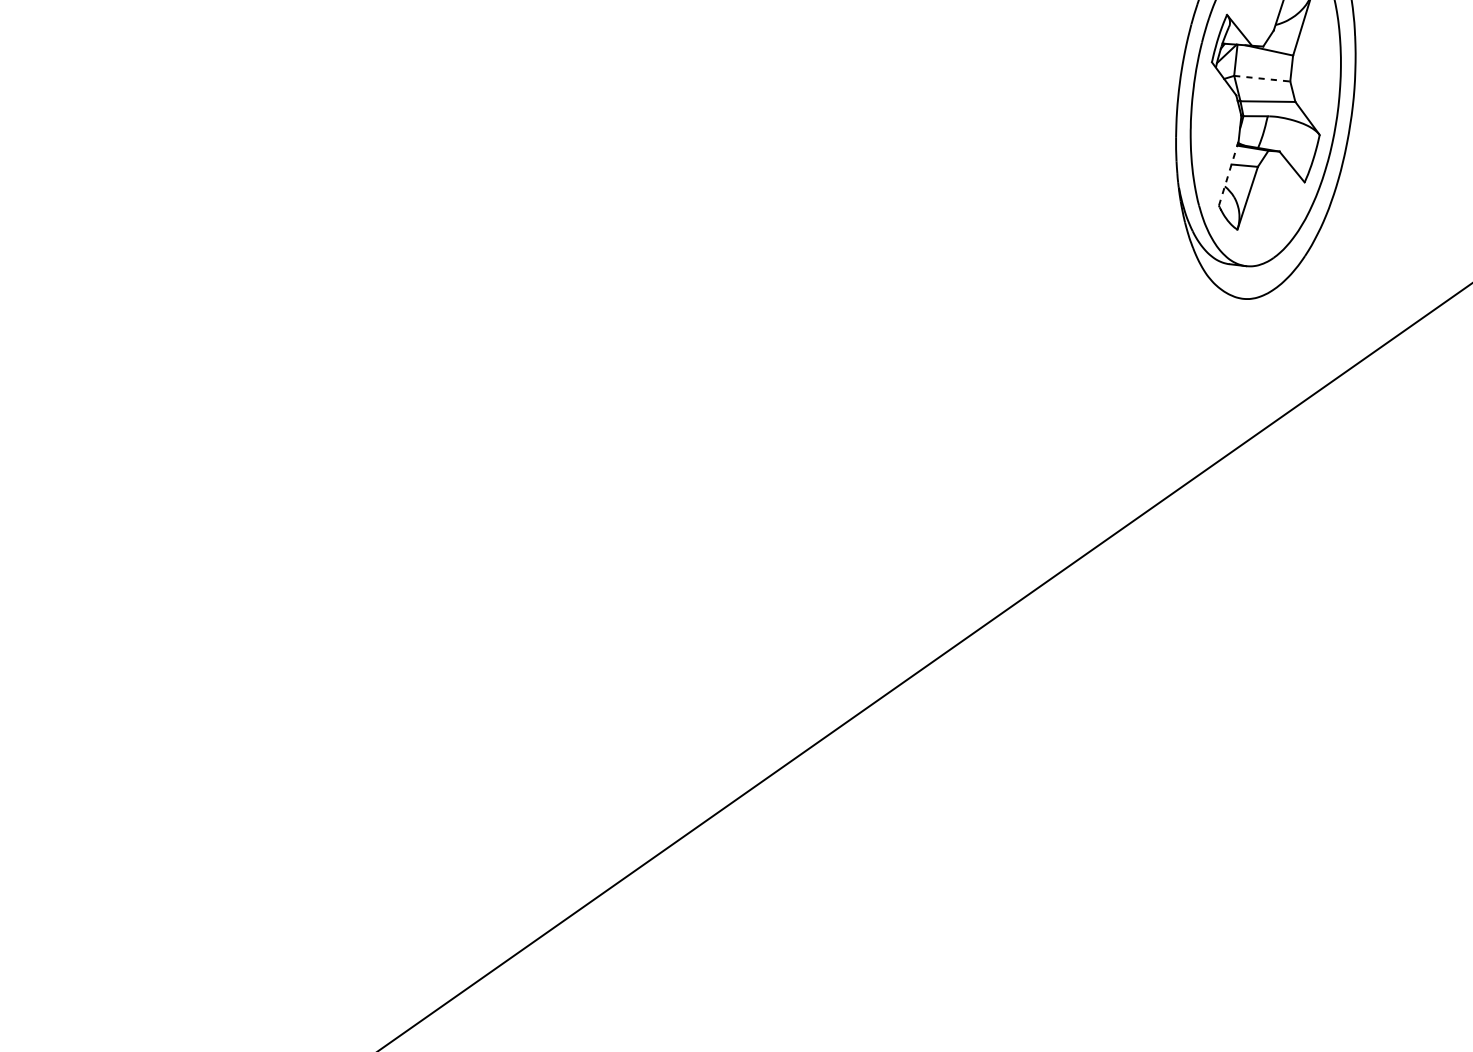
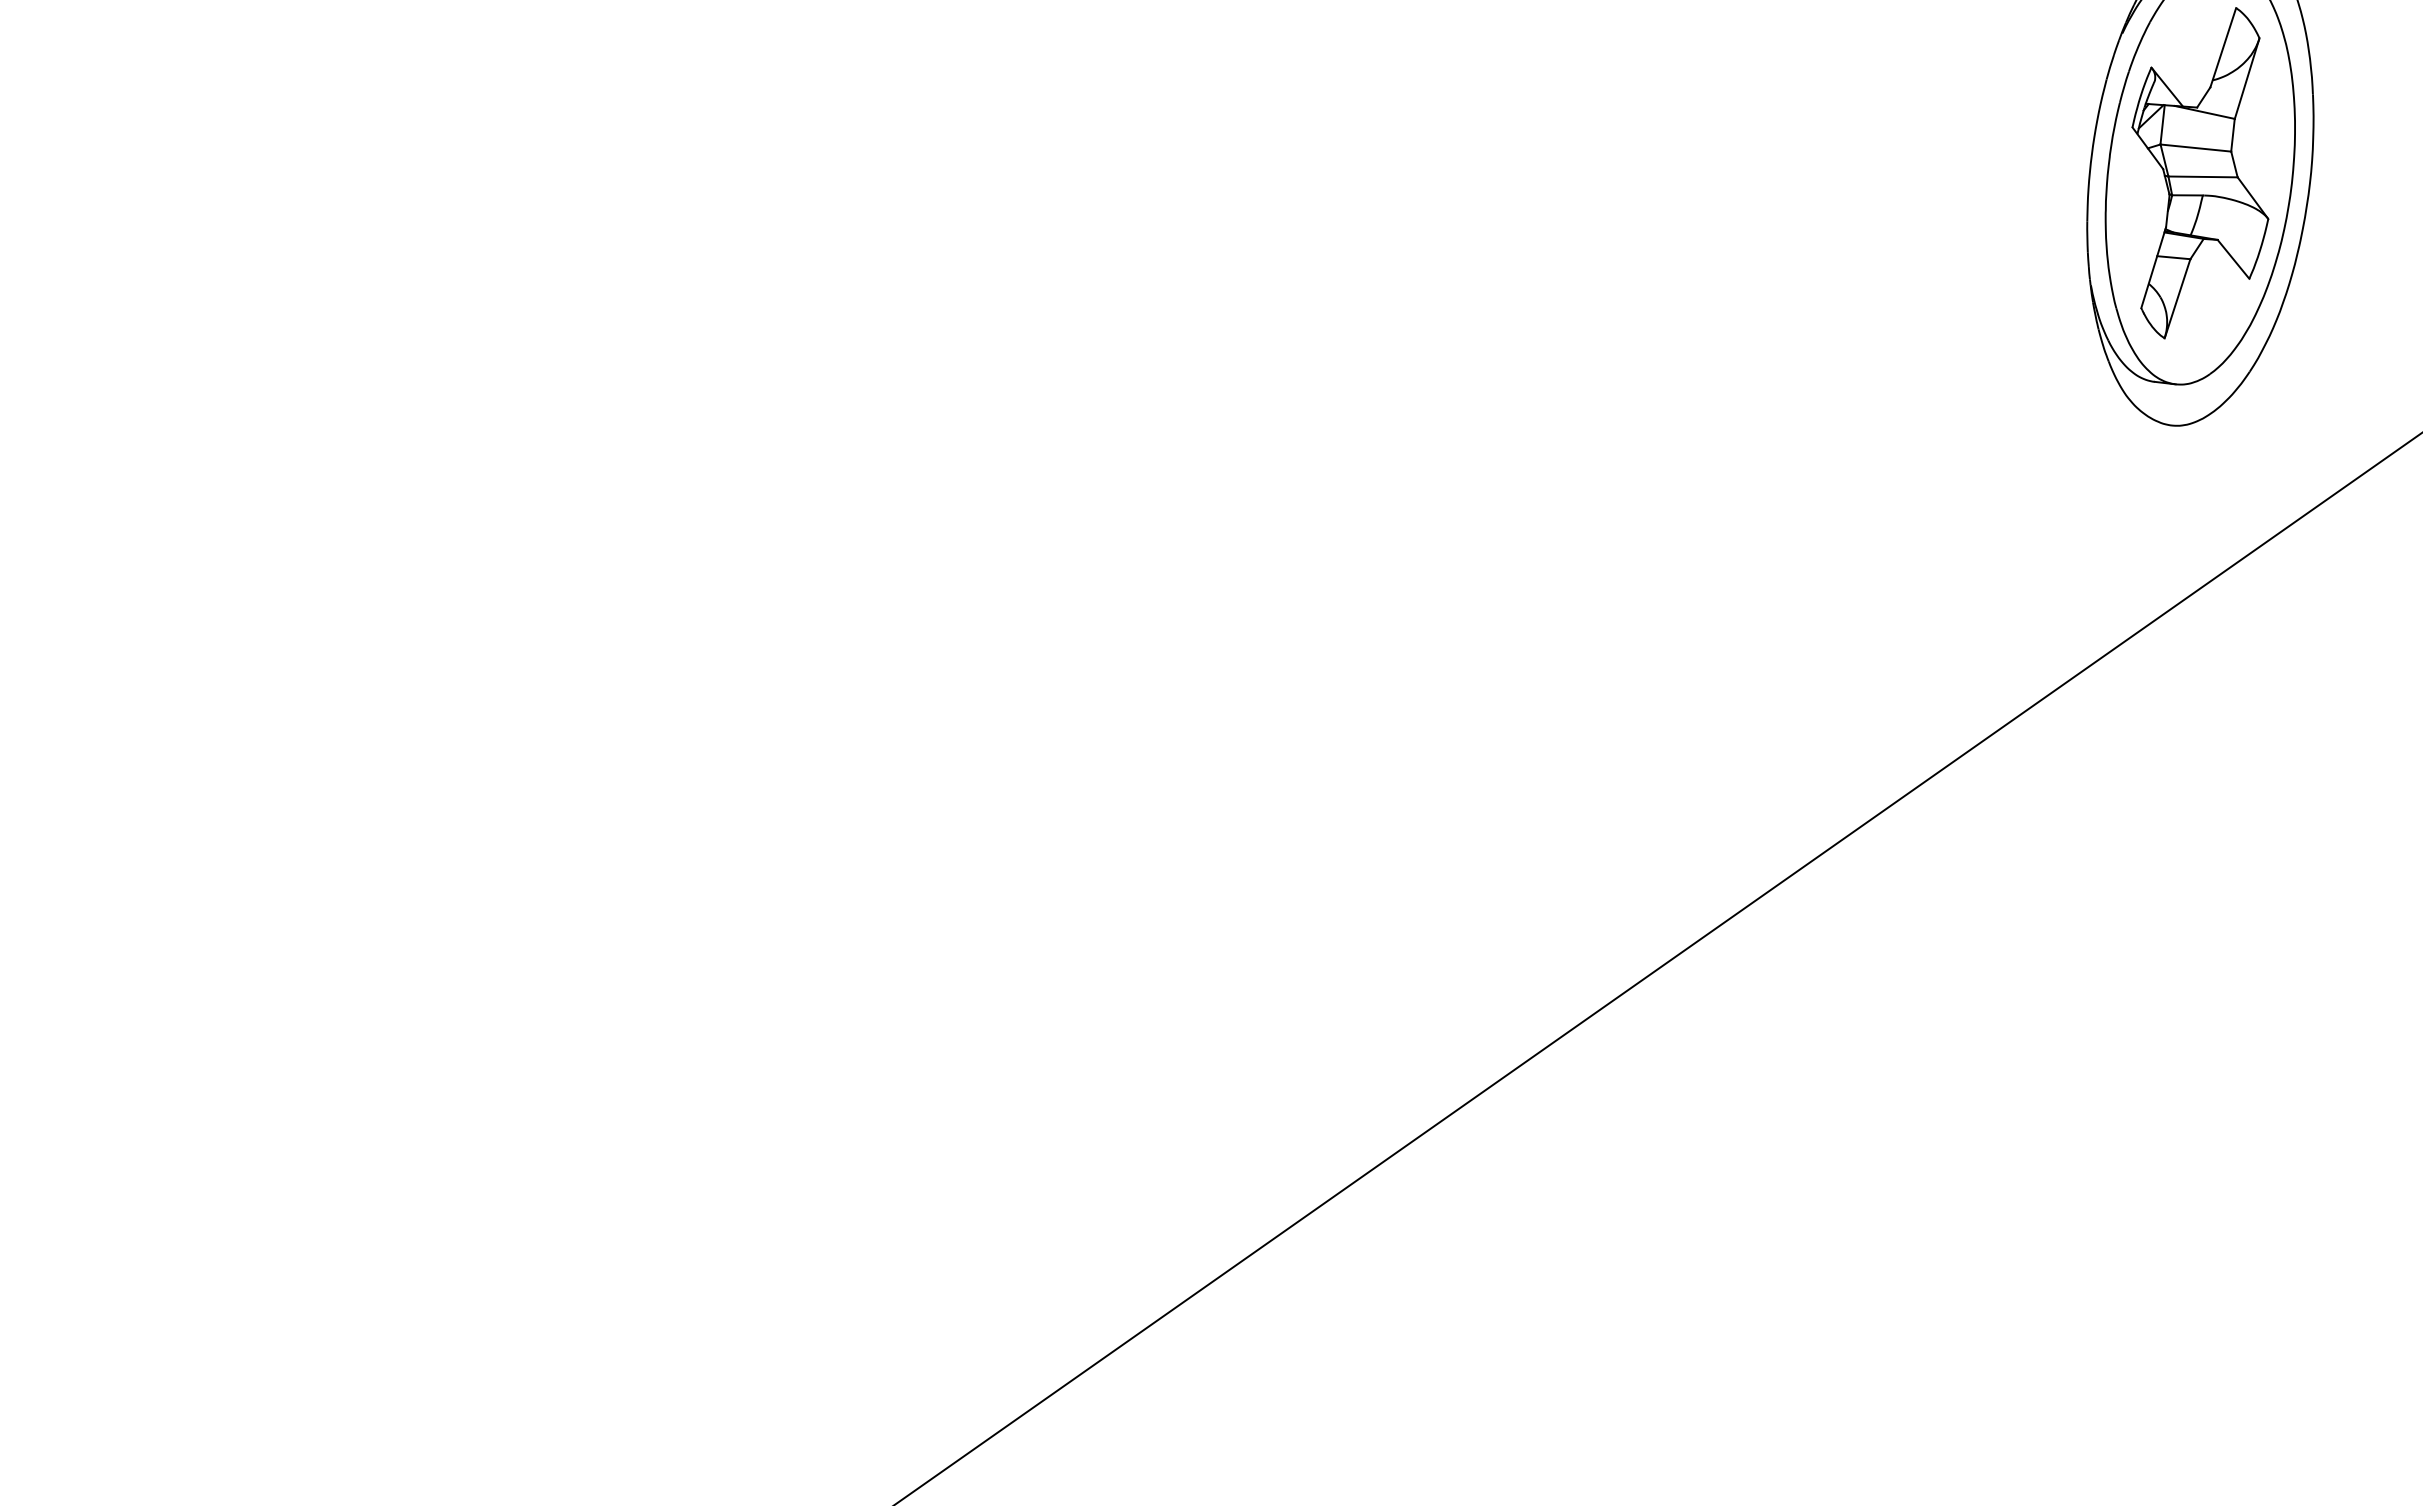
line: (1261, 79) -> (2195, 148), dashed -> solid
line: (1228, 173) -> (2153, 267), dashed -> solid

